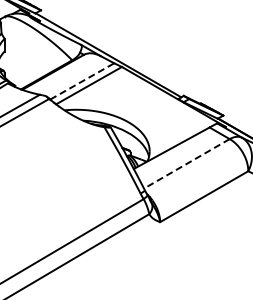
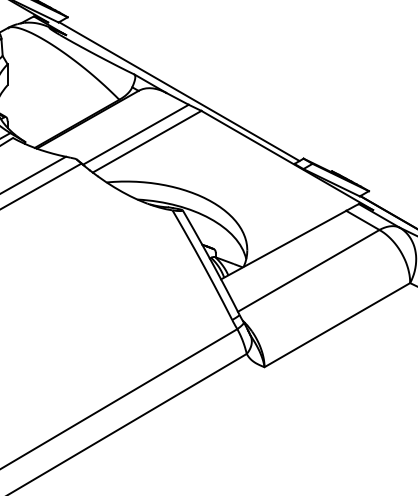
line: (82, 81) -> (136, 134), dashed -> solid
line: (186, 164) -> (308, 271), dashed -> solid

